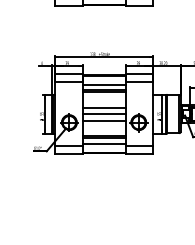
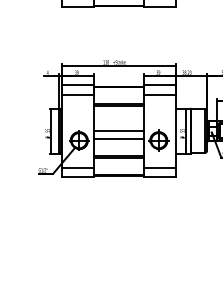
line: (103, 84) -> (118, 97), removed
line: (103, 107) -> (118, 123), removed
line: (103, 143) -> (118, 164), removed

